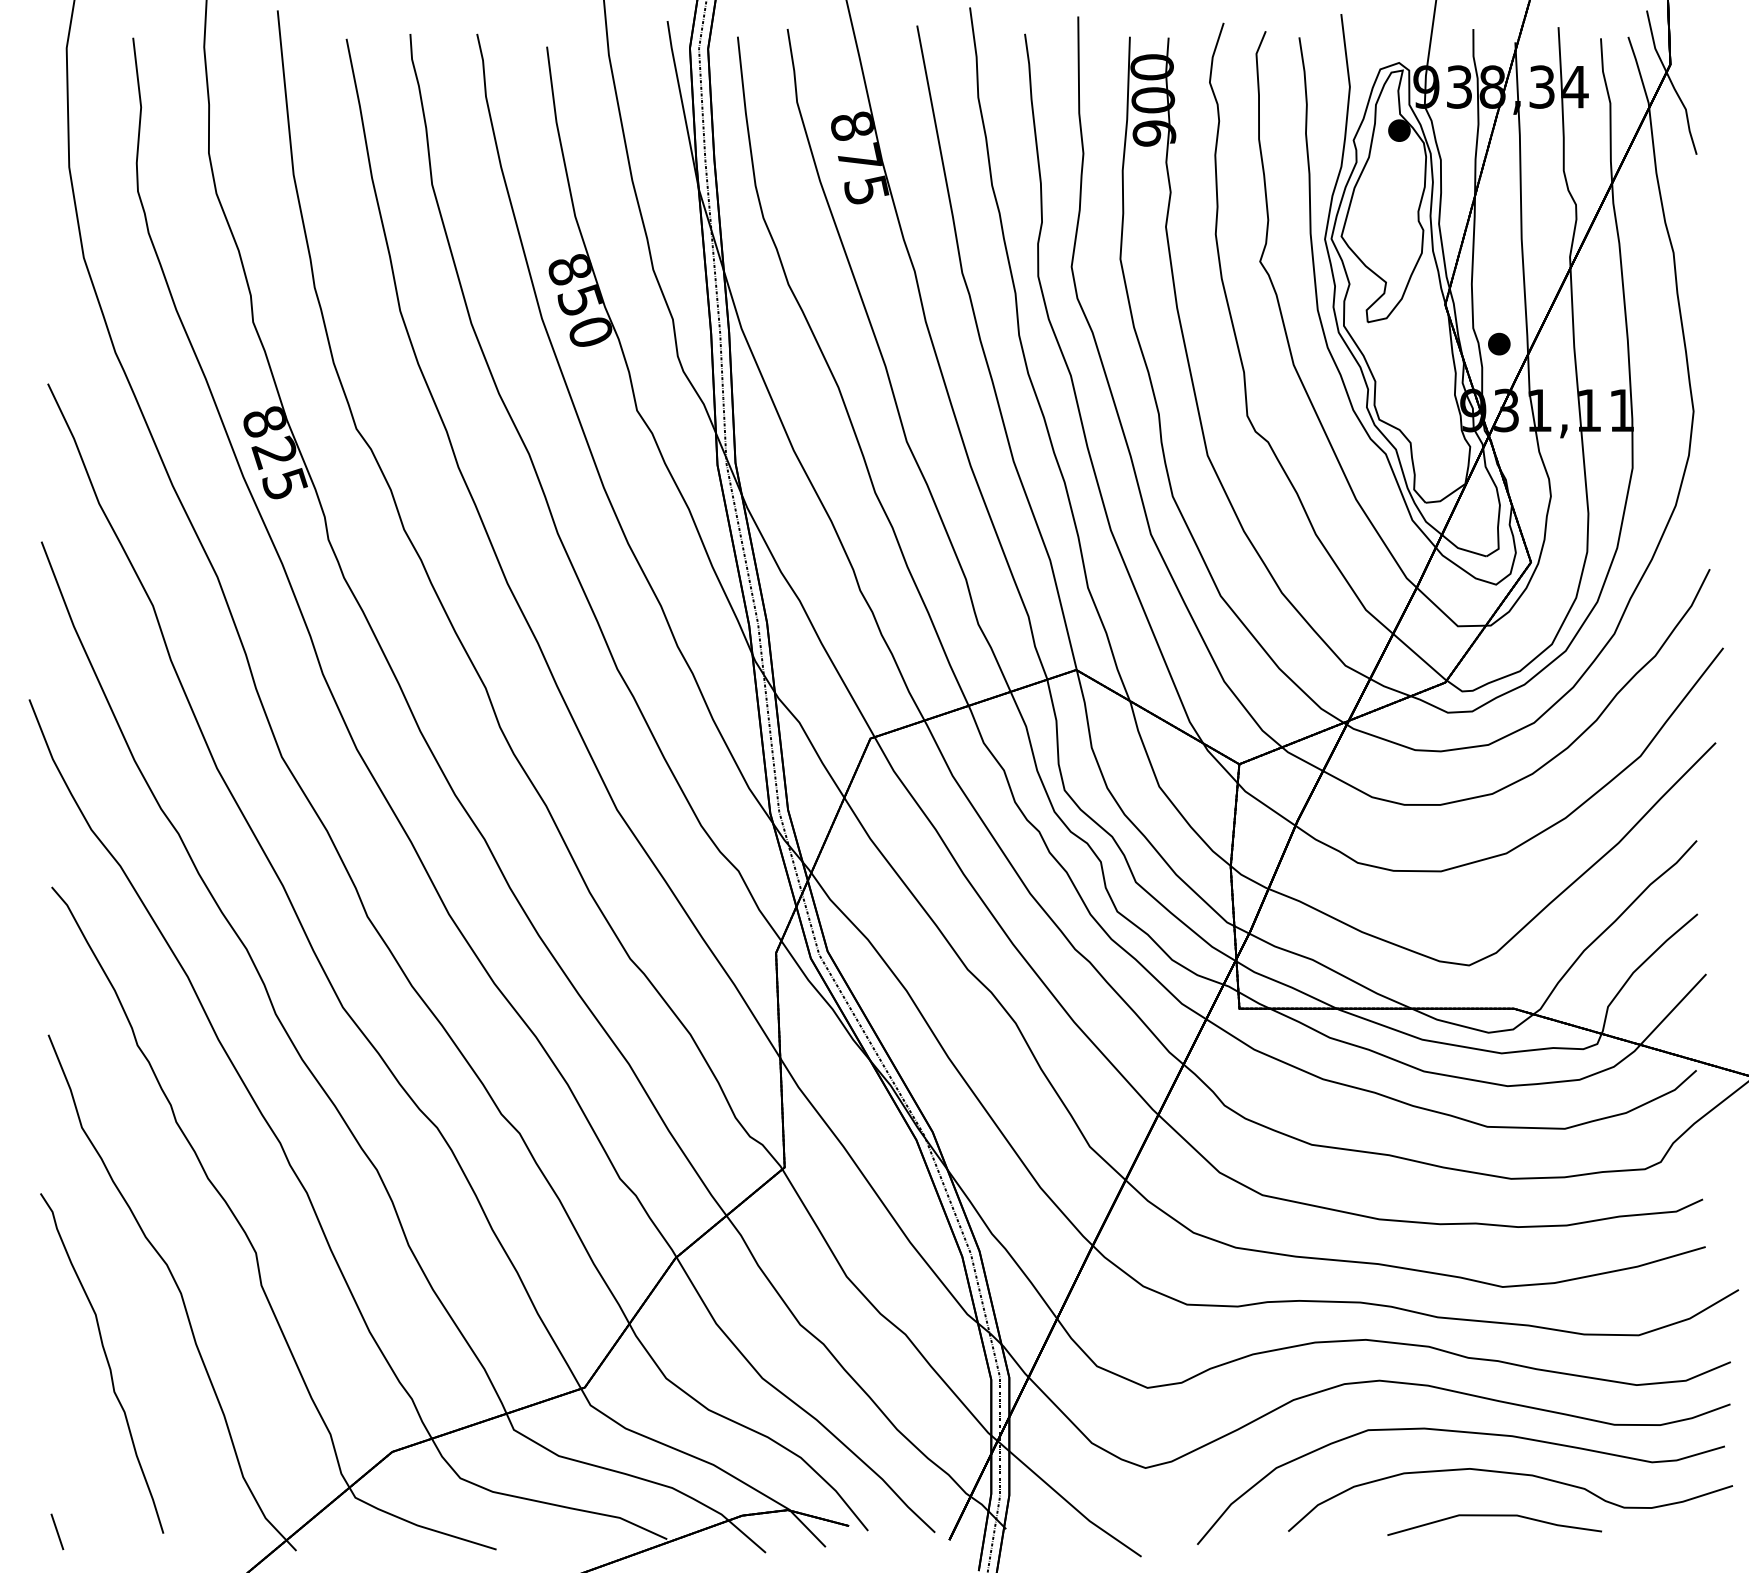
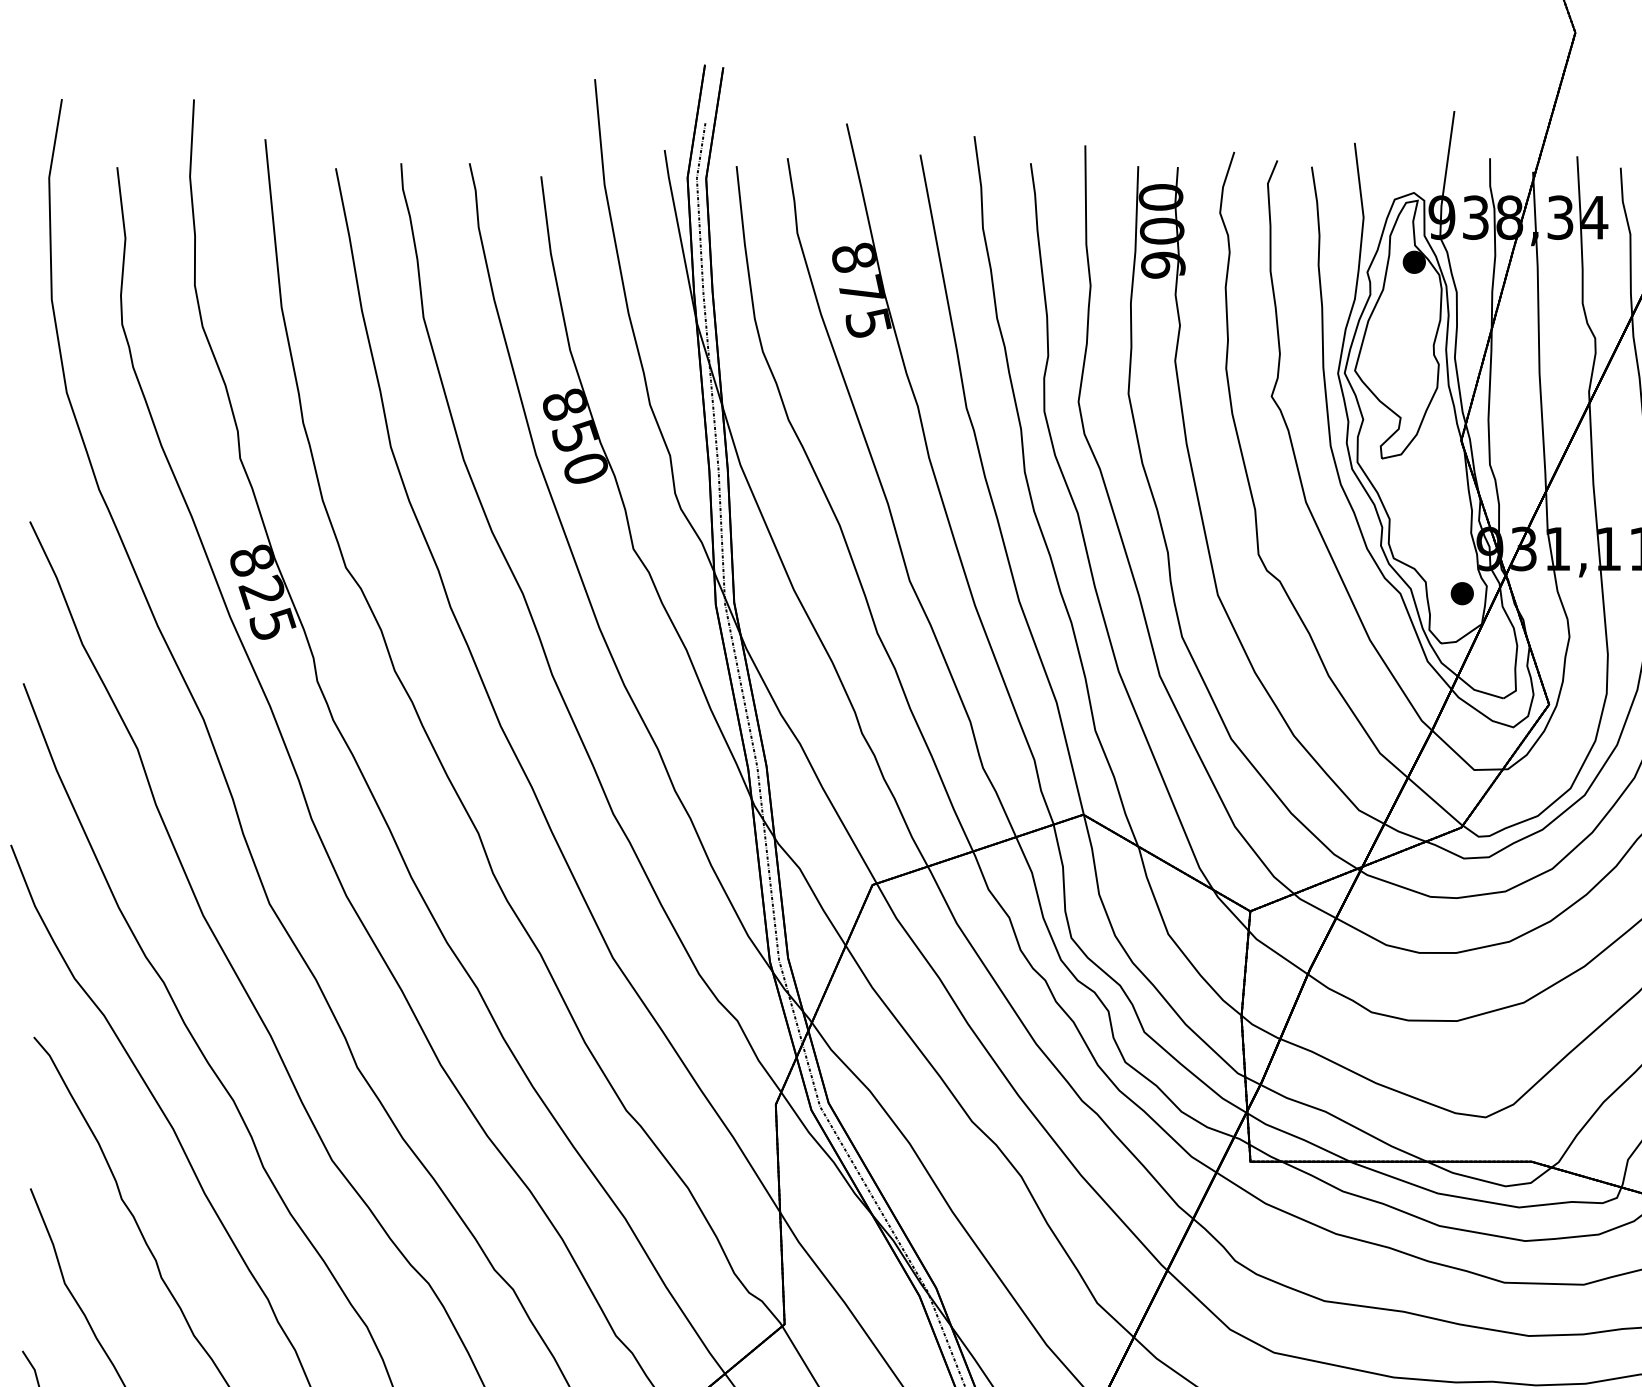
part: (1499, 343) -> (1462, 593), moved

